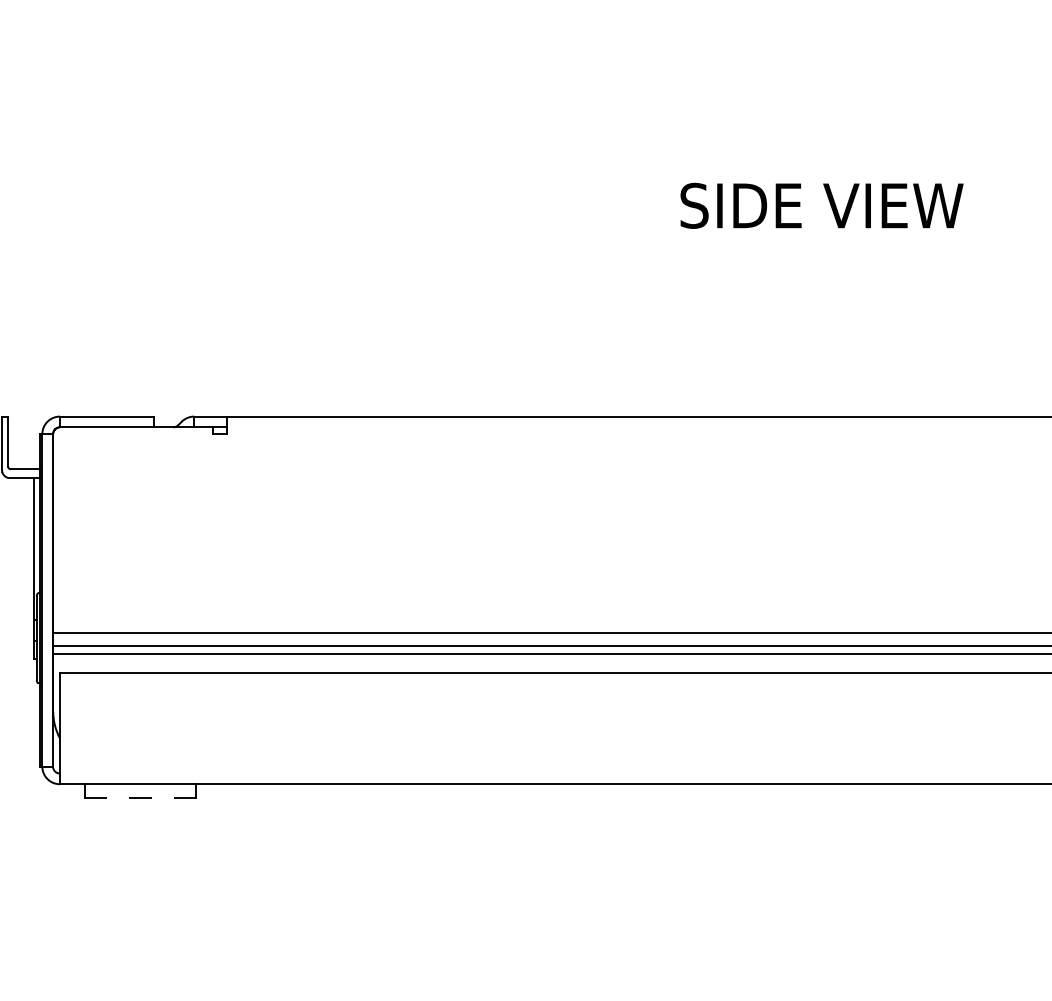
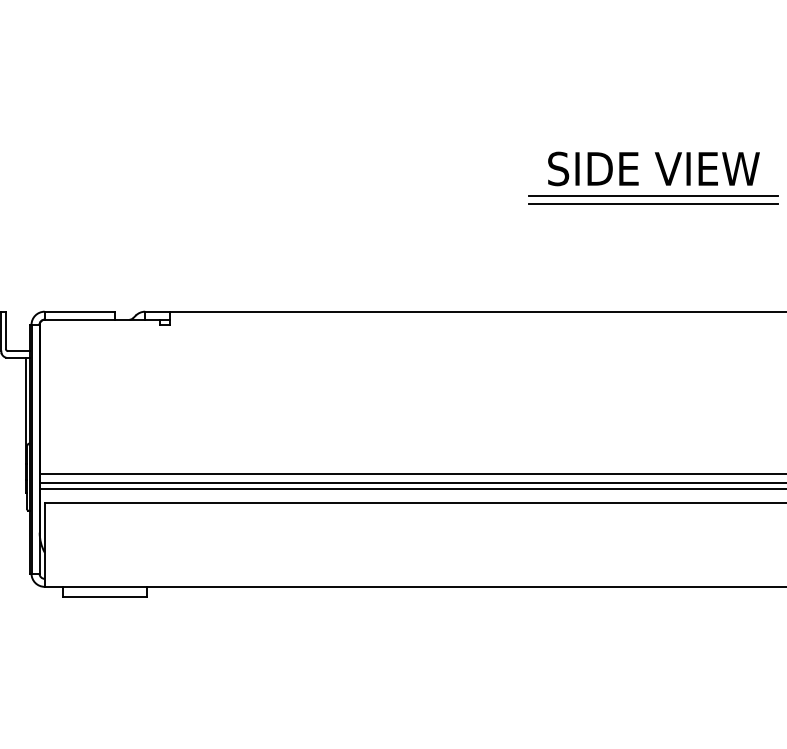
text: (821, 205) -> (653, 168), moved
line: (873, 261) -> (653, 195), added
line: (873, 273) -> (653, 204), added
line: (140, 798) -> (104, 597), dashed -> solid

